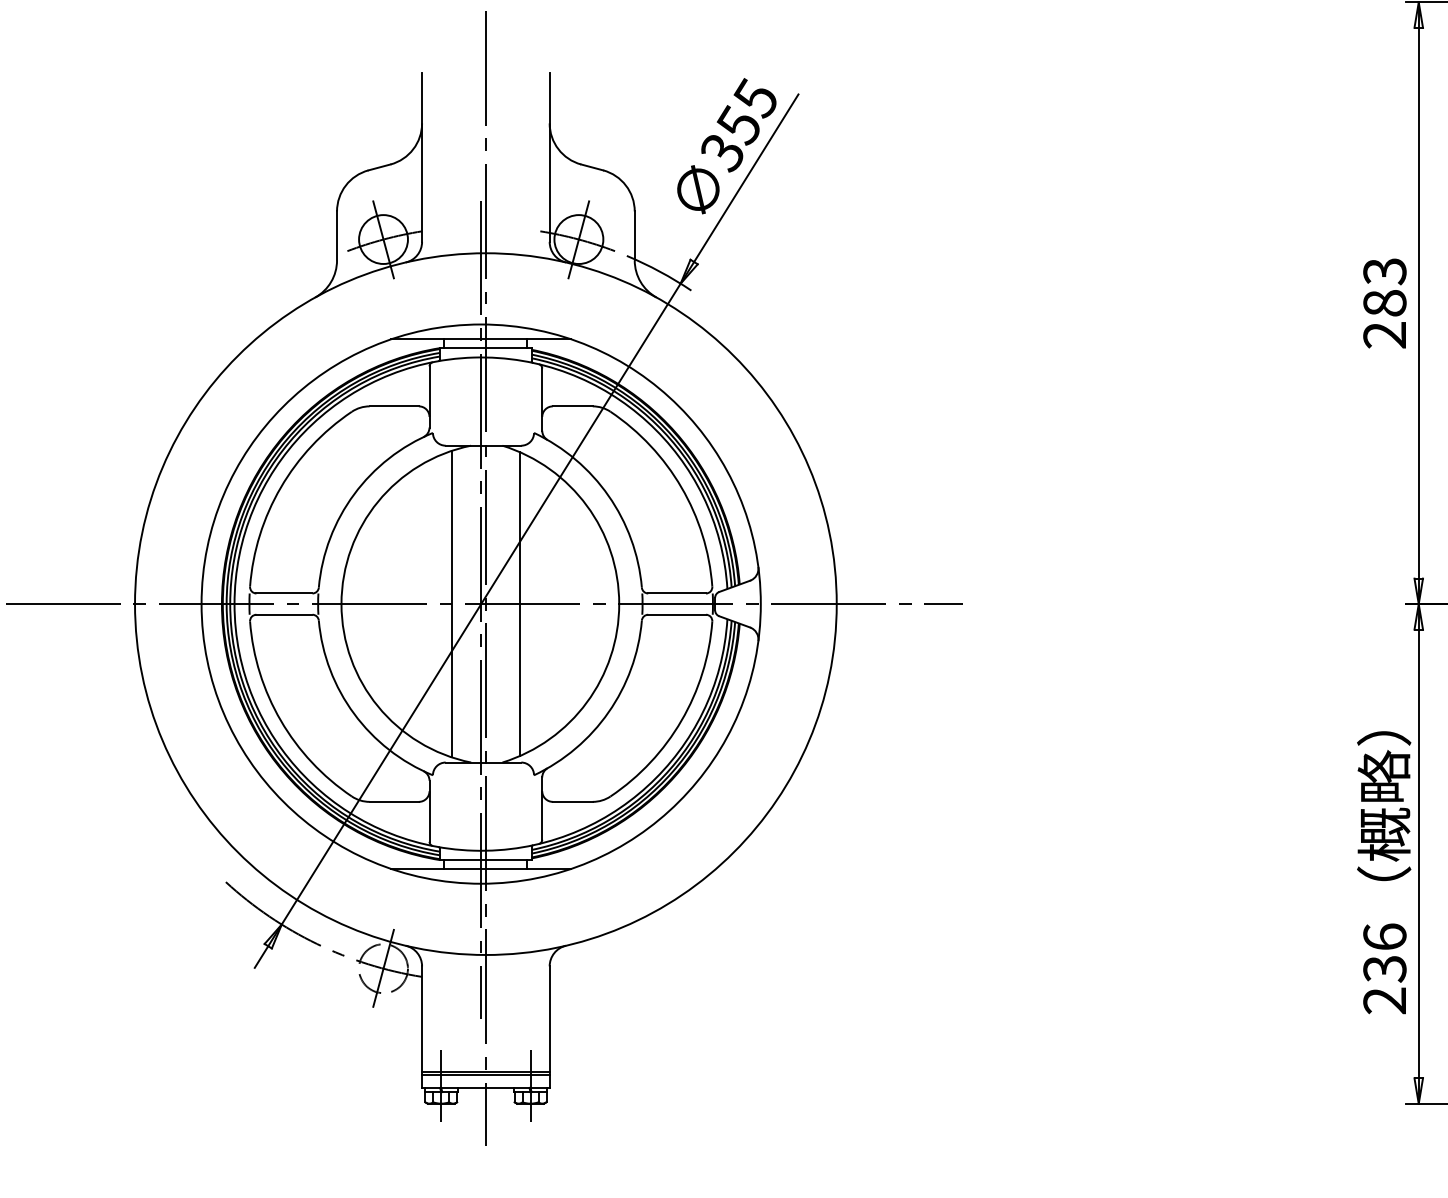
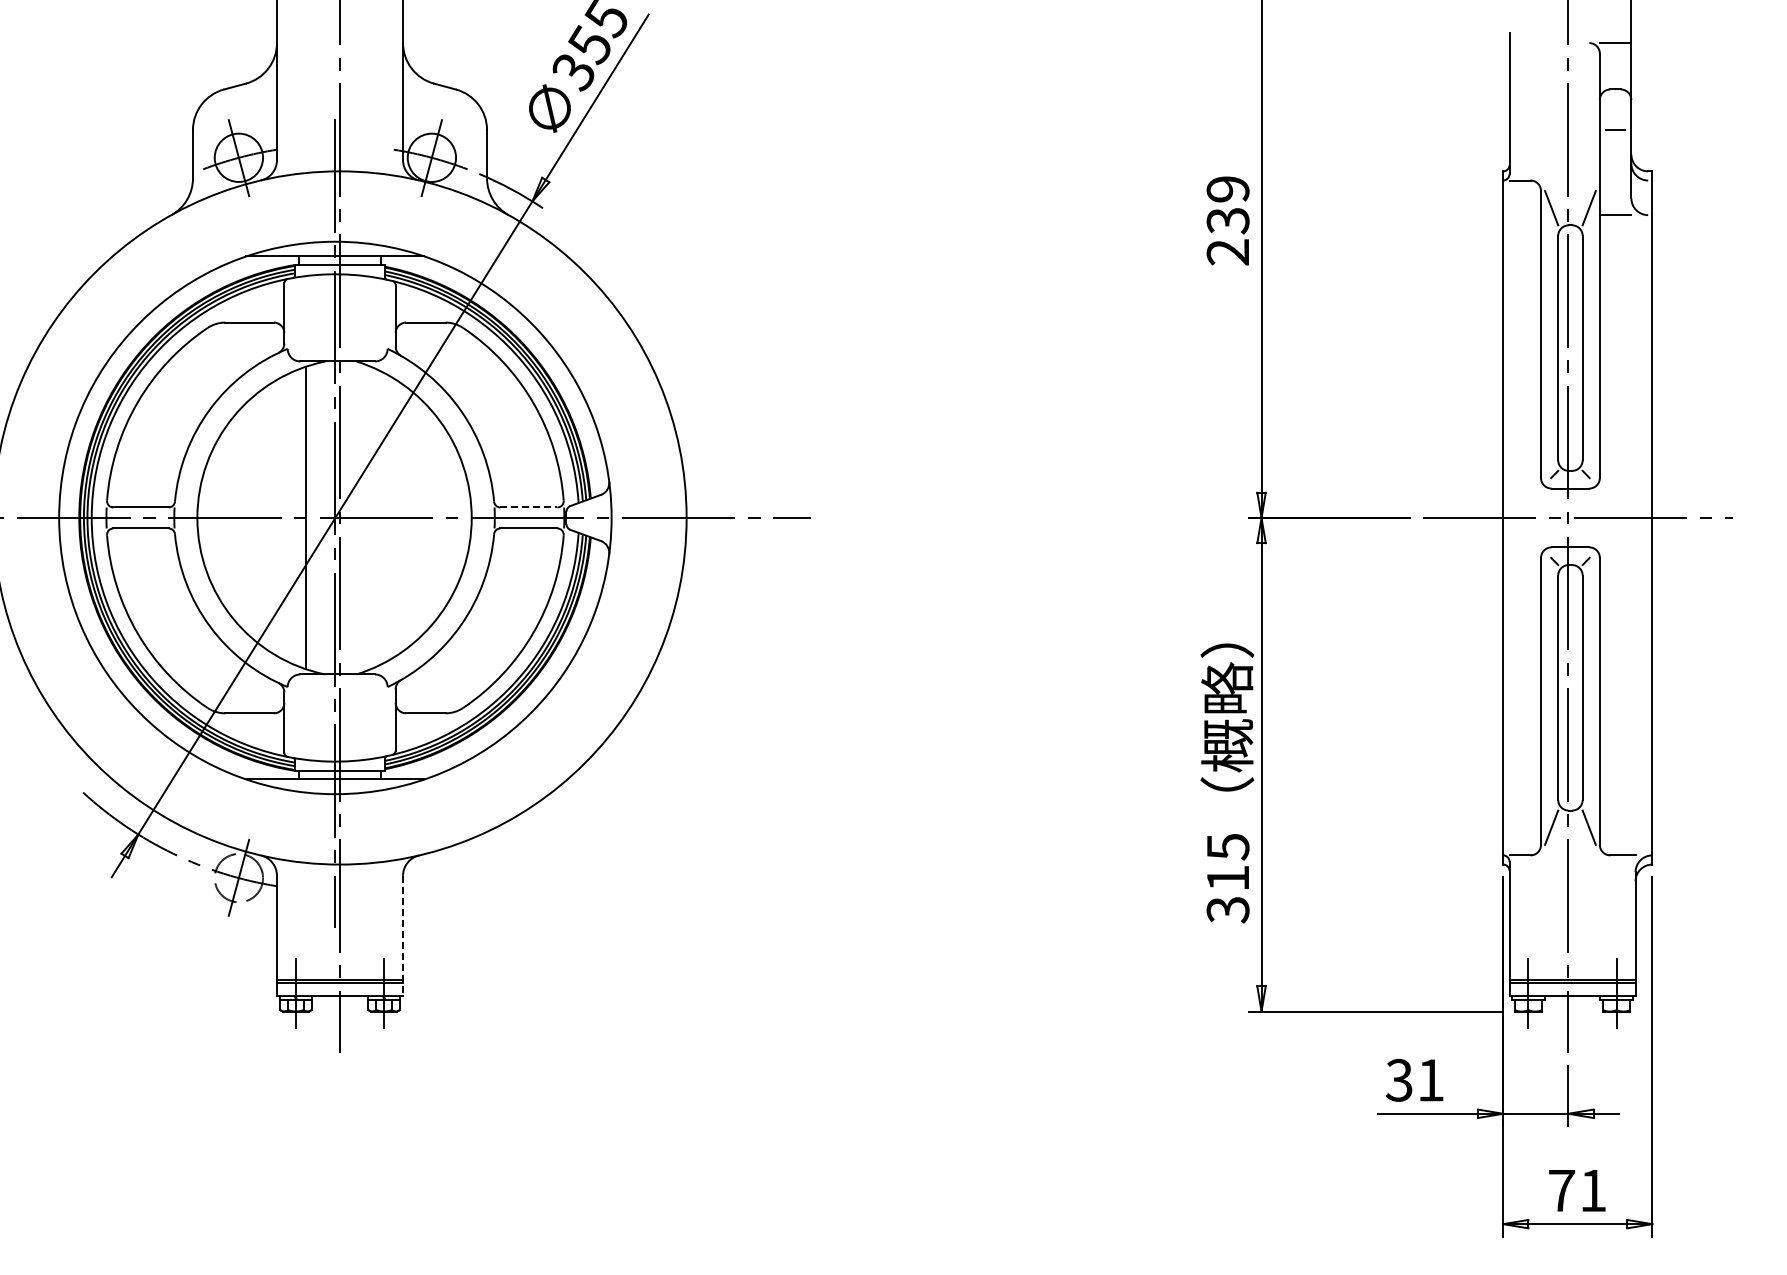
text: (1384, 287) -> (1227, 205), 283 -> 239
line: (676, 593) -> (528, 507), solid -> dashed
line: (519, 603) -> (373, 517), removed
text: (1384, 969) -> (1227, 878), 236 -> 315
line: (550, 1027) -> (403, 936), solid -> dashed

